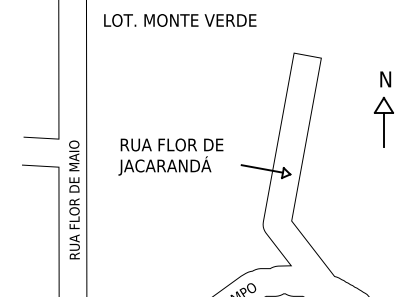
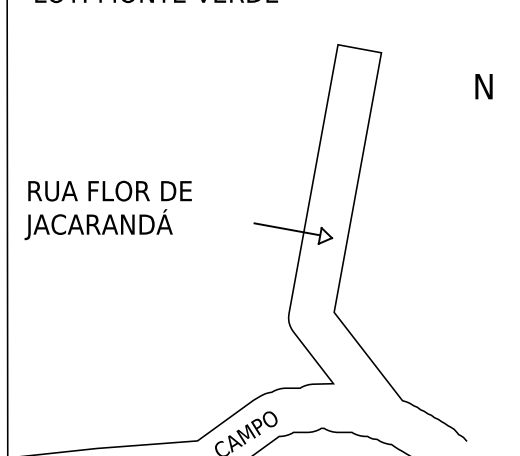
part: (383, 121) -> (480, 153), removed
text: (170, 156) -> (107, 209), moved

